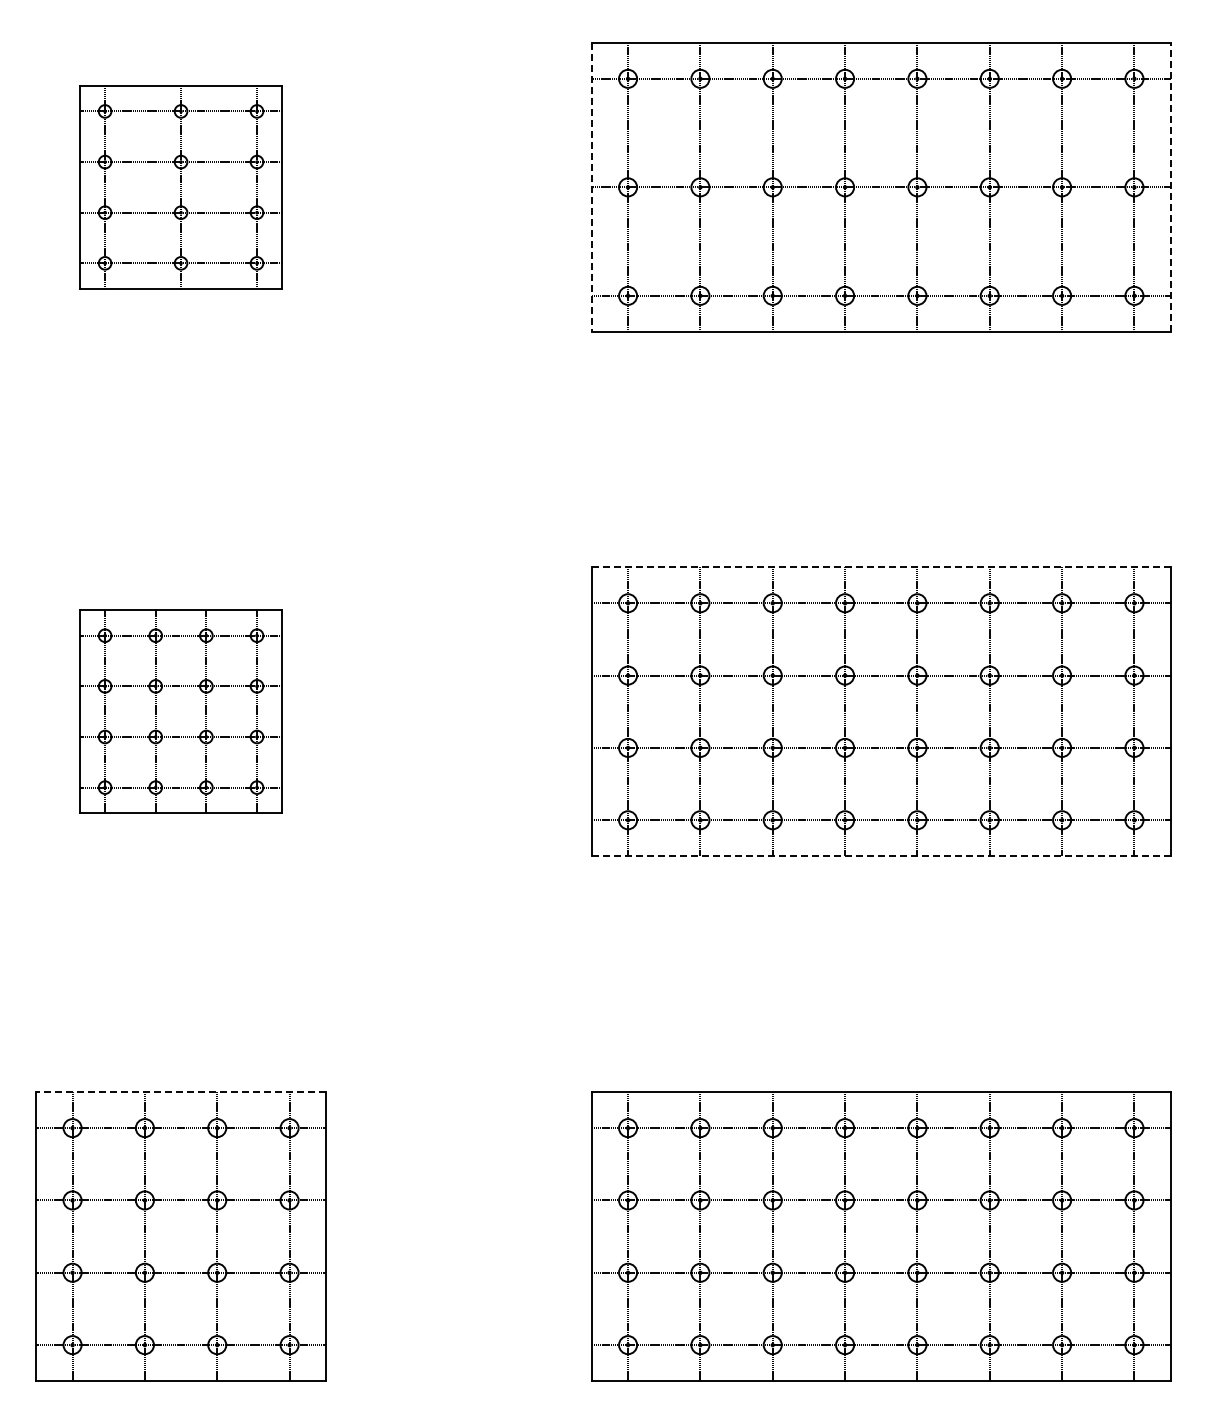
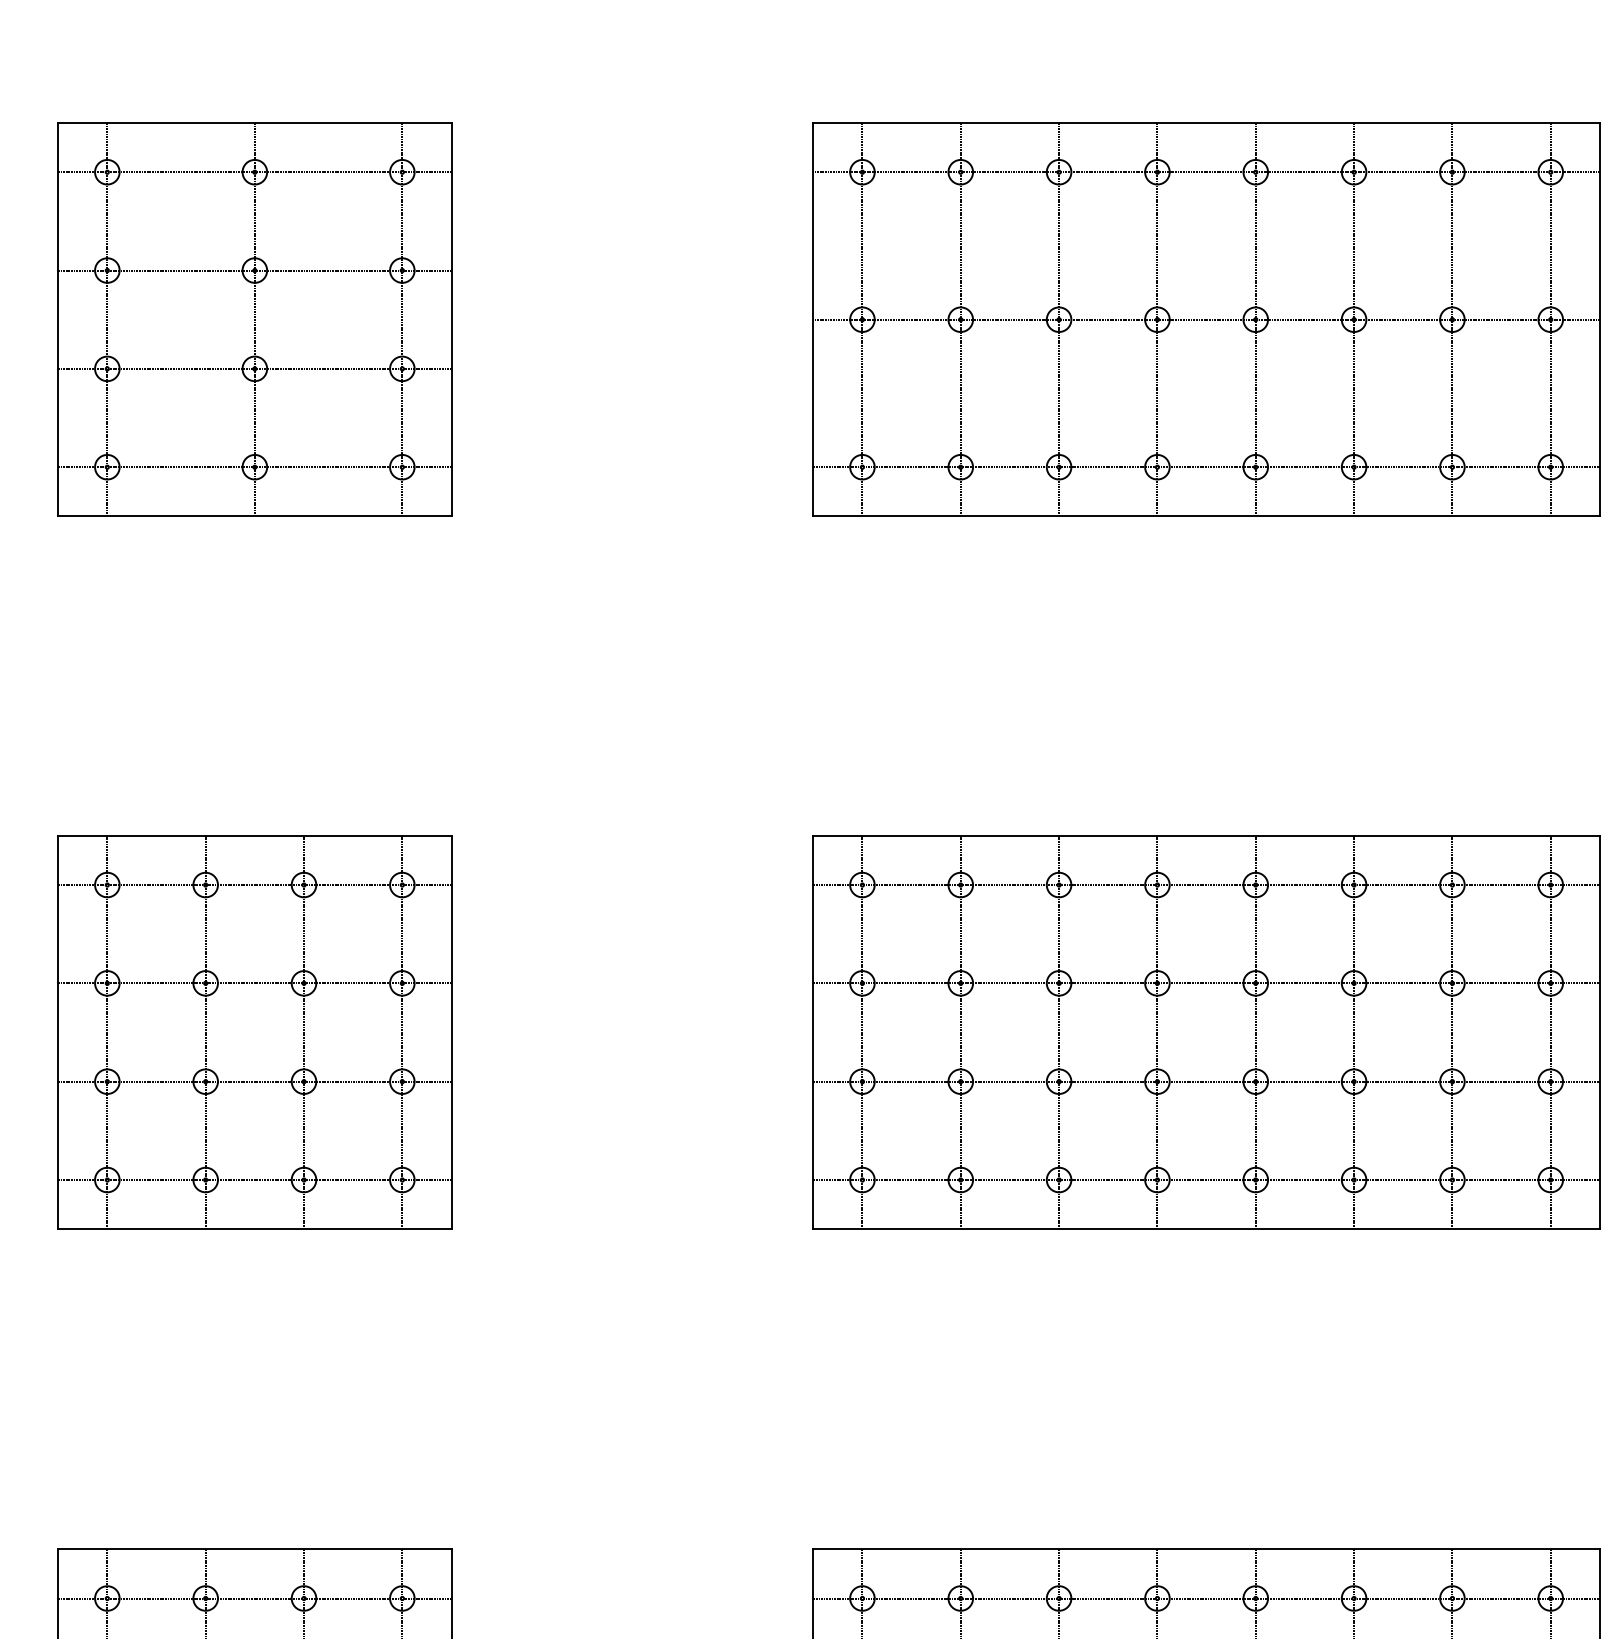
part: (180, 187) -> (254, 319), size x1.43
line: (591, 187) -> (812, 319), dashed -> solid
line: (1170, 187) -> (1599, 319), dashed -> solid
line: (880, 567) -> (1205, 836), dashed -> solid
part: (180, 711) -> (254, 1032), size x1.43
line: (880, 856) -> (1205, 1229), dashed -> solid
line: (181, 1091) -> (255, 1548), dashed -> solid

